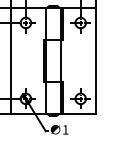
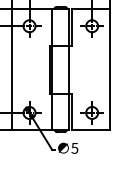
text: (65, 129) -> (74, 147), 1 -> 5

